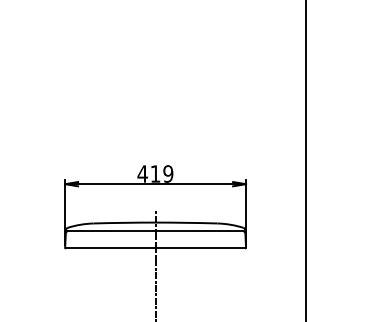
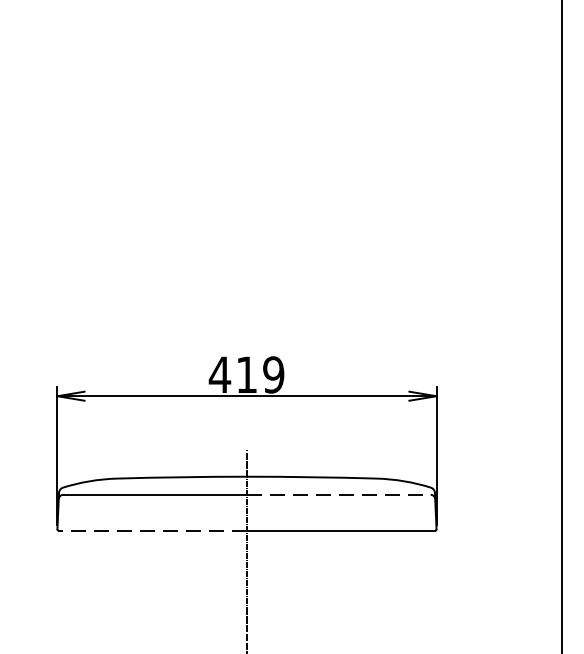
line: (199, 231) -> (338, 495), solid -> dashed
line: (110, 248) -> (152, 531), solid -> dashed

